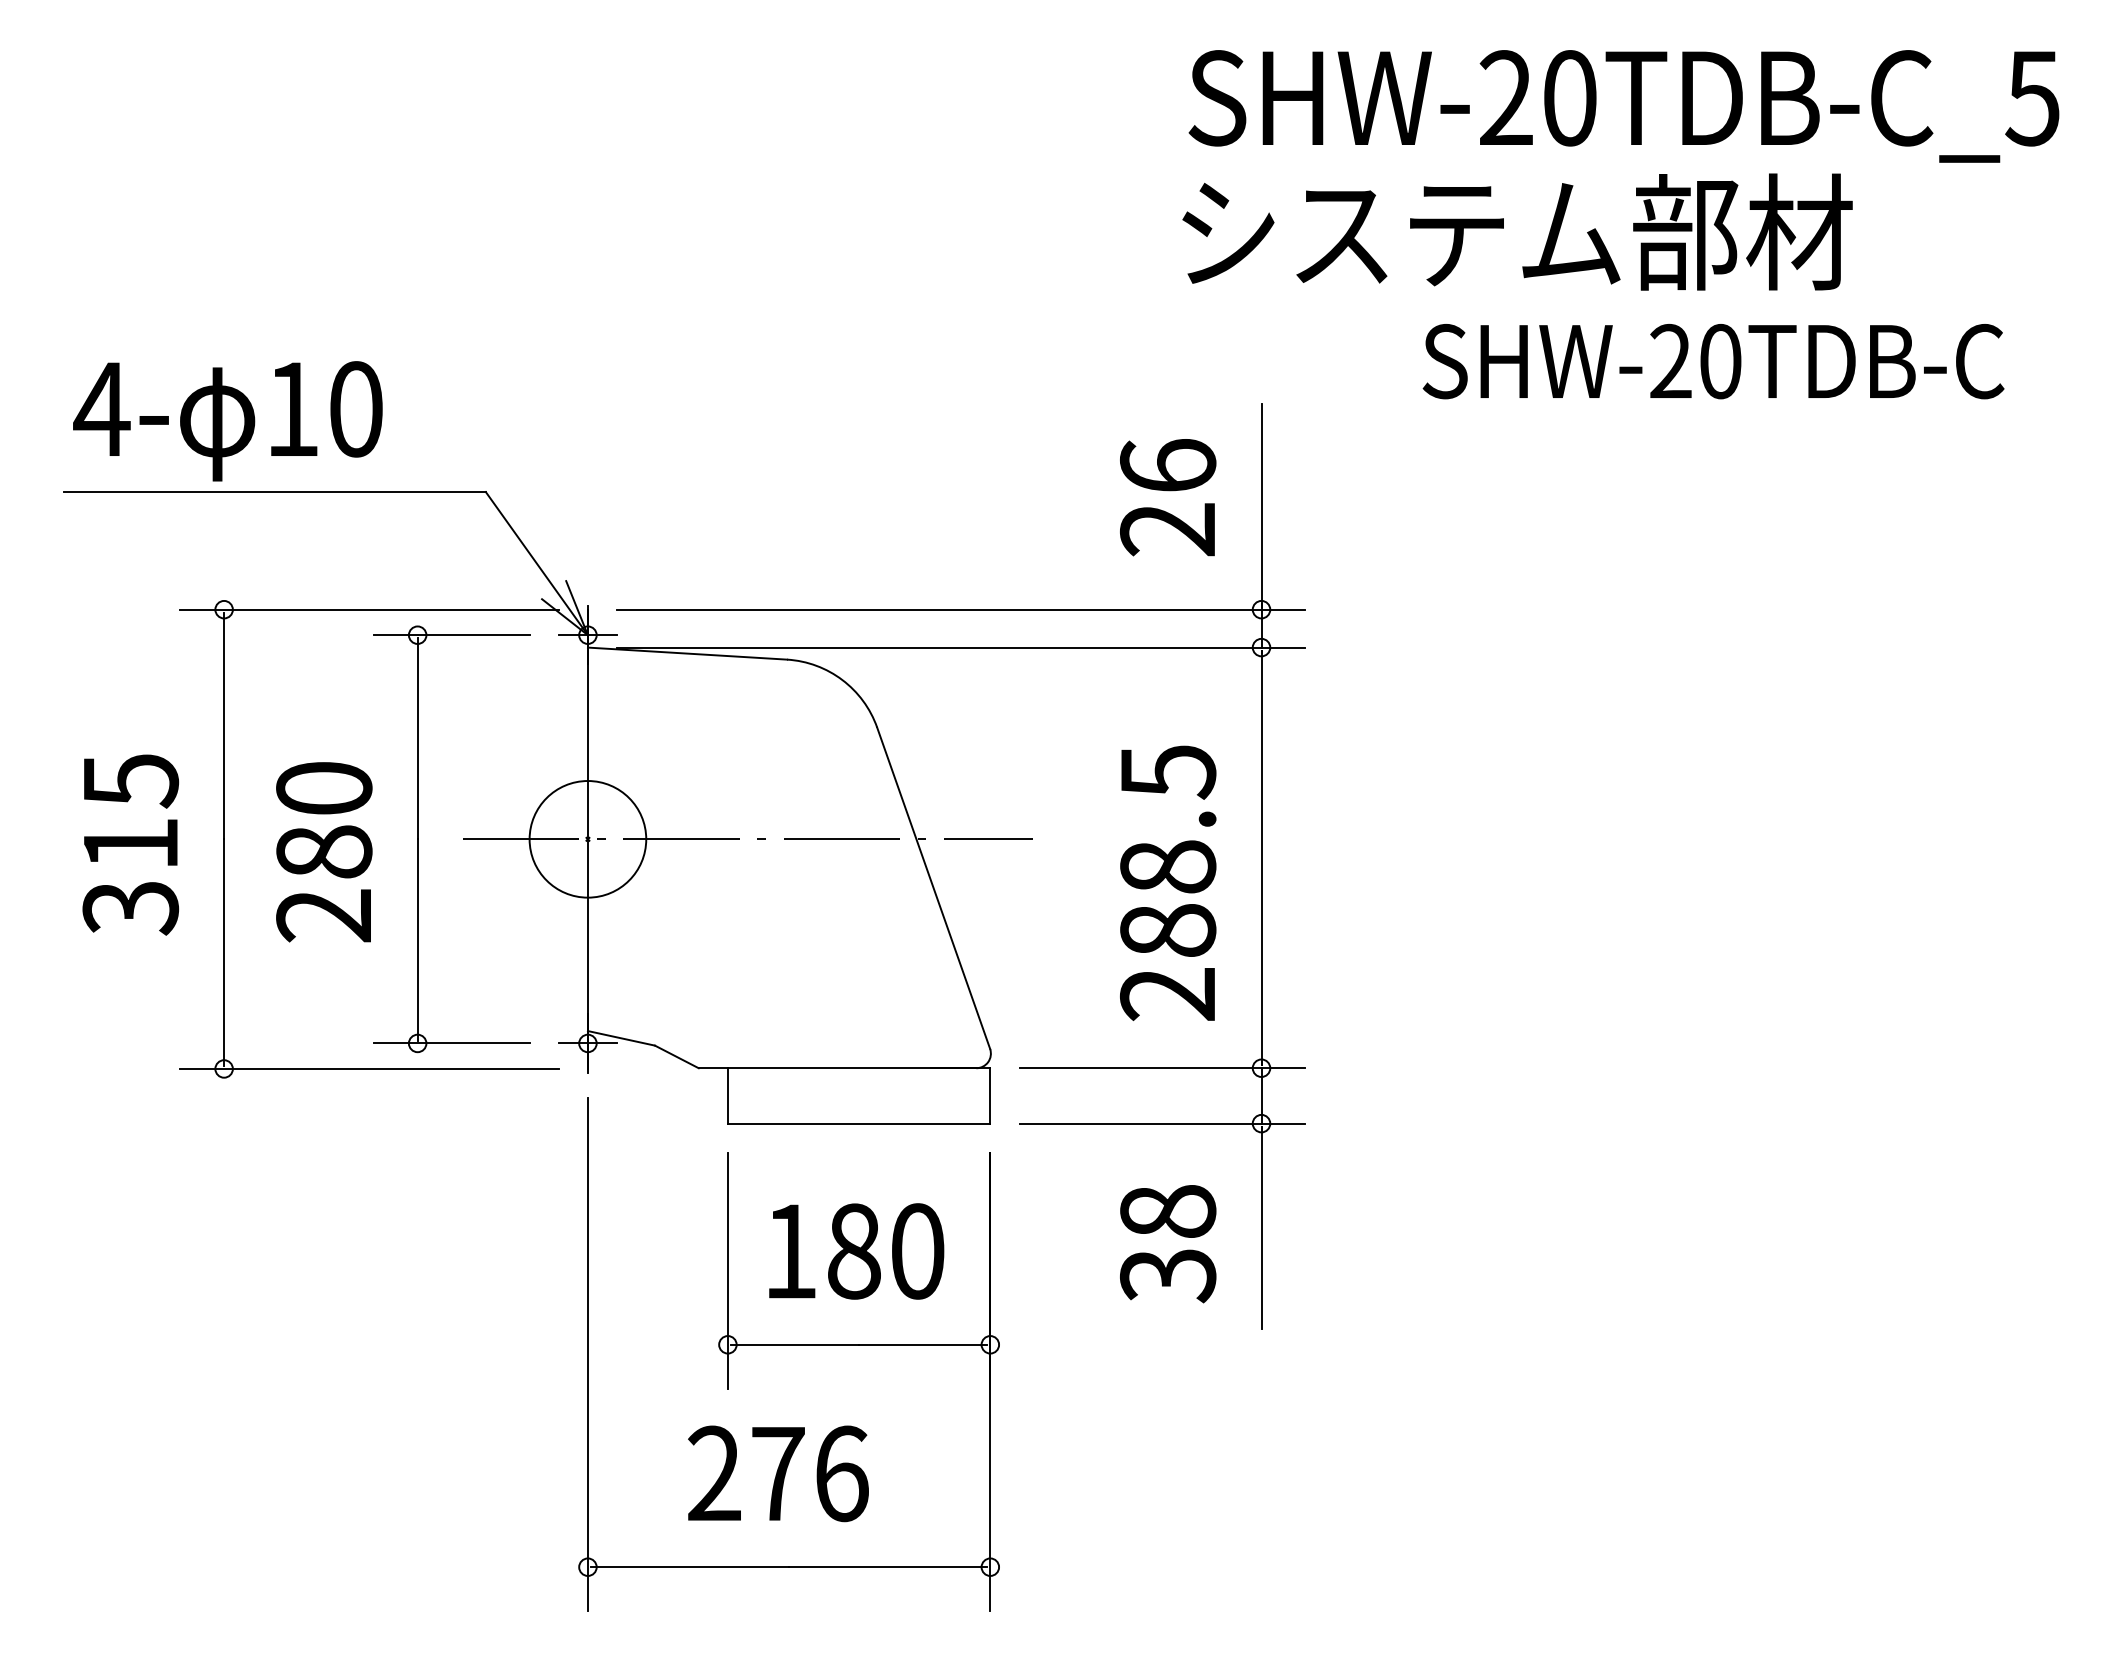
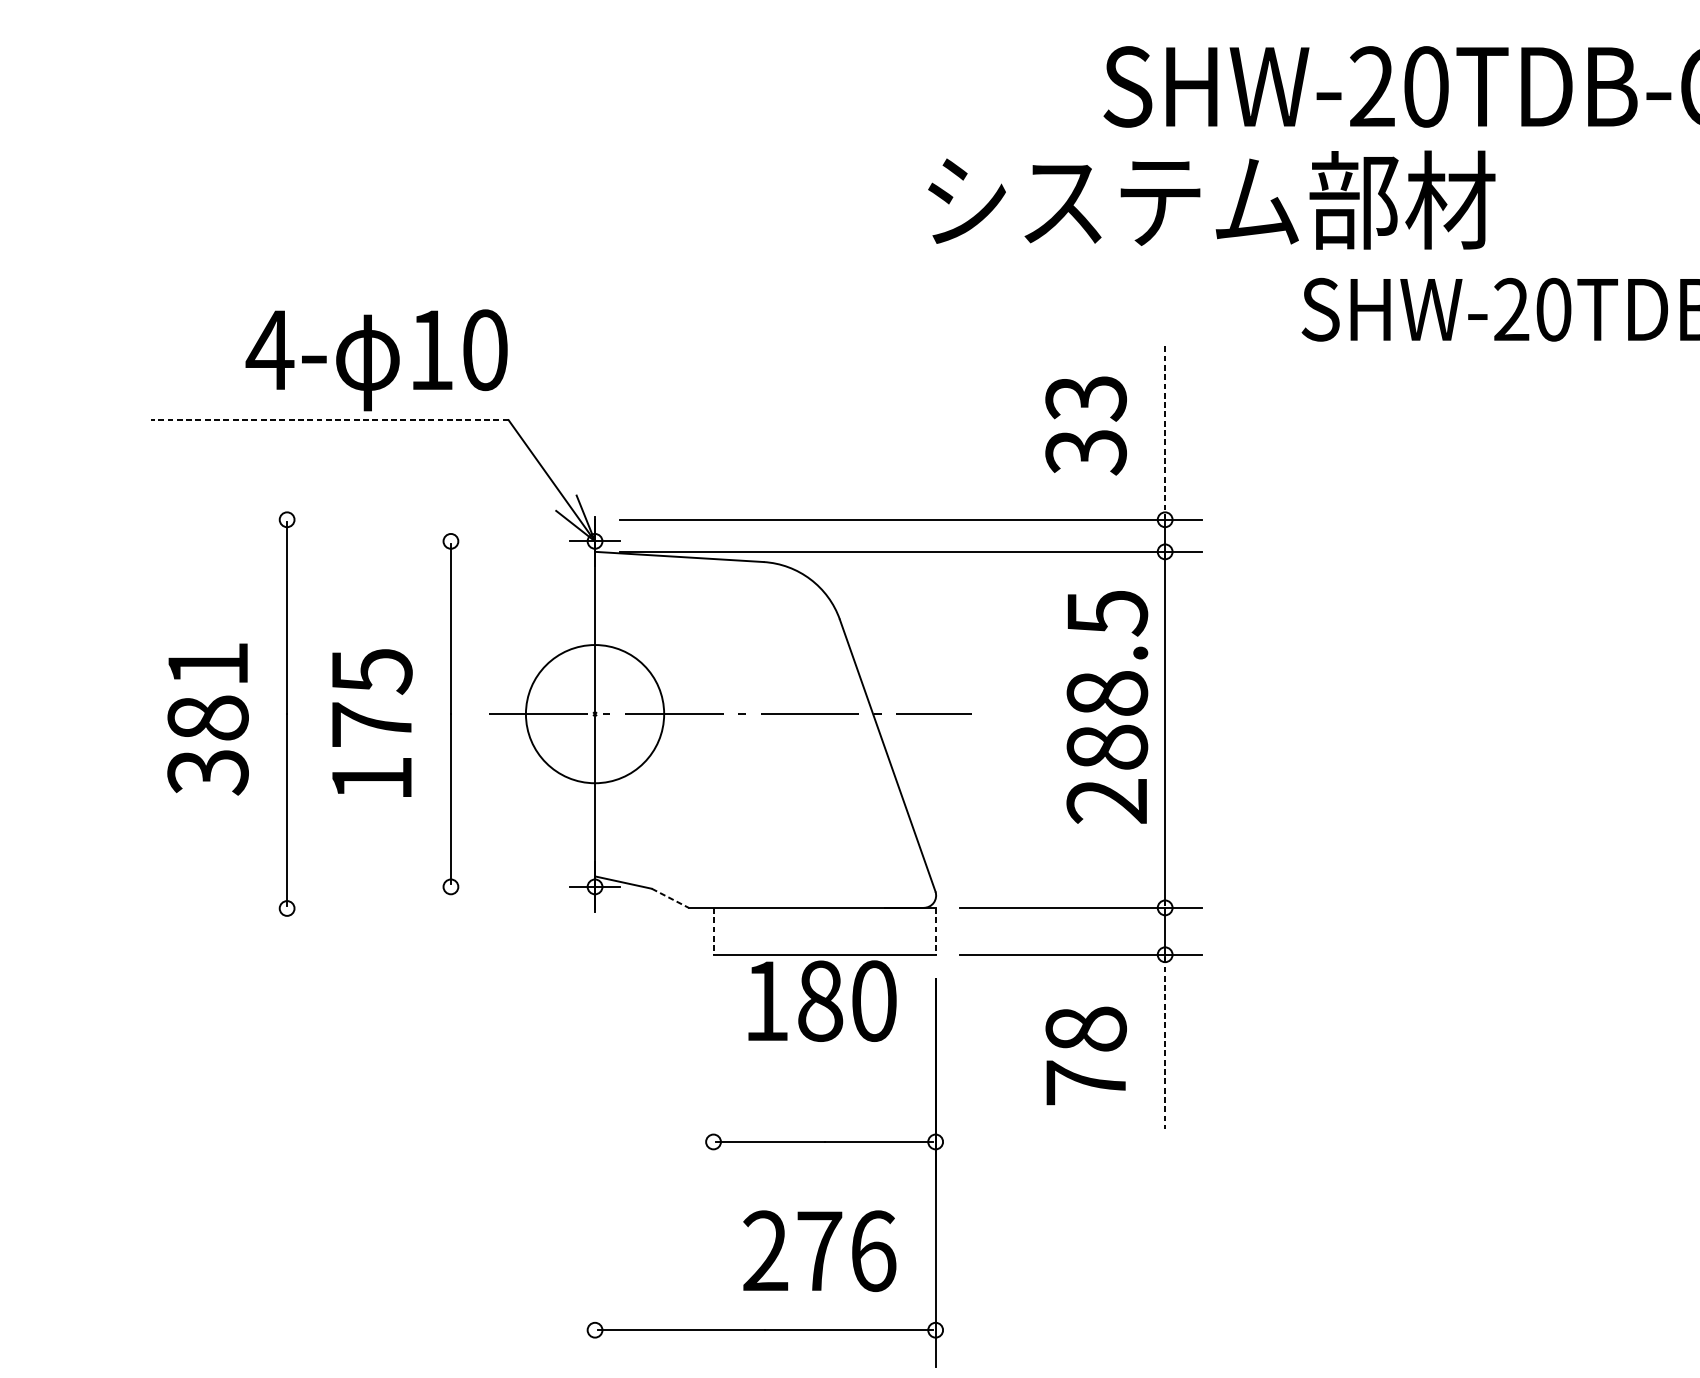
text: (1517, 231) -> (1211, 199), moved
text: (227, 421) -> (376, 360), moved
line: (274, 492) -> (329, 420), solid -> dashed
text: (1168, 498) -> (1086, 425), 26 -> 33
line: (1261, 507) -> (1165, 433), solid -> dashed
line: (369, 609) -> (410, 519), removed
line: (451, 635) -> (479, 541), removed
text: (130, 812) -> (207, 691), 315 -> 381
circle: (587, 839) -> (594, 714), size x1.4
text: (324, 852) -> (372, 725), 280 -> 175
text: (1168, 882) -> (1107, 706), moved
line: (451, 1043) -> (479, 886), removed
line: (676, 1056) -> (670, 897), solid -> dashed
line: (369, 1068) -> (410, 908), removed
line: (727, 1095) -> (713, 930), solid -> dashed
line: (990, 1095) -> (935, 930), solid -> dashed
line: (1261, 1228) -> (1165, 1043), solid -> dashed
text: (856, 1251) -> (822, 1001), moved
line: (727, 1270) -> (713, 1079), removed
text: (1168, 1275) -> (1086, 1083), 38 -> 78
line: (587, 1354) -> (594, 1150), removed
text: (778, 1473) -> (819, 1250), moved

